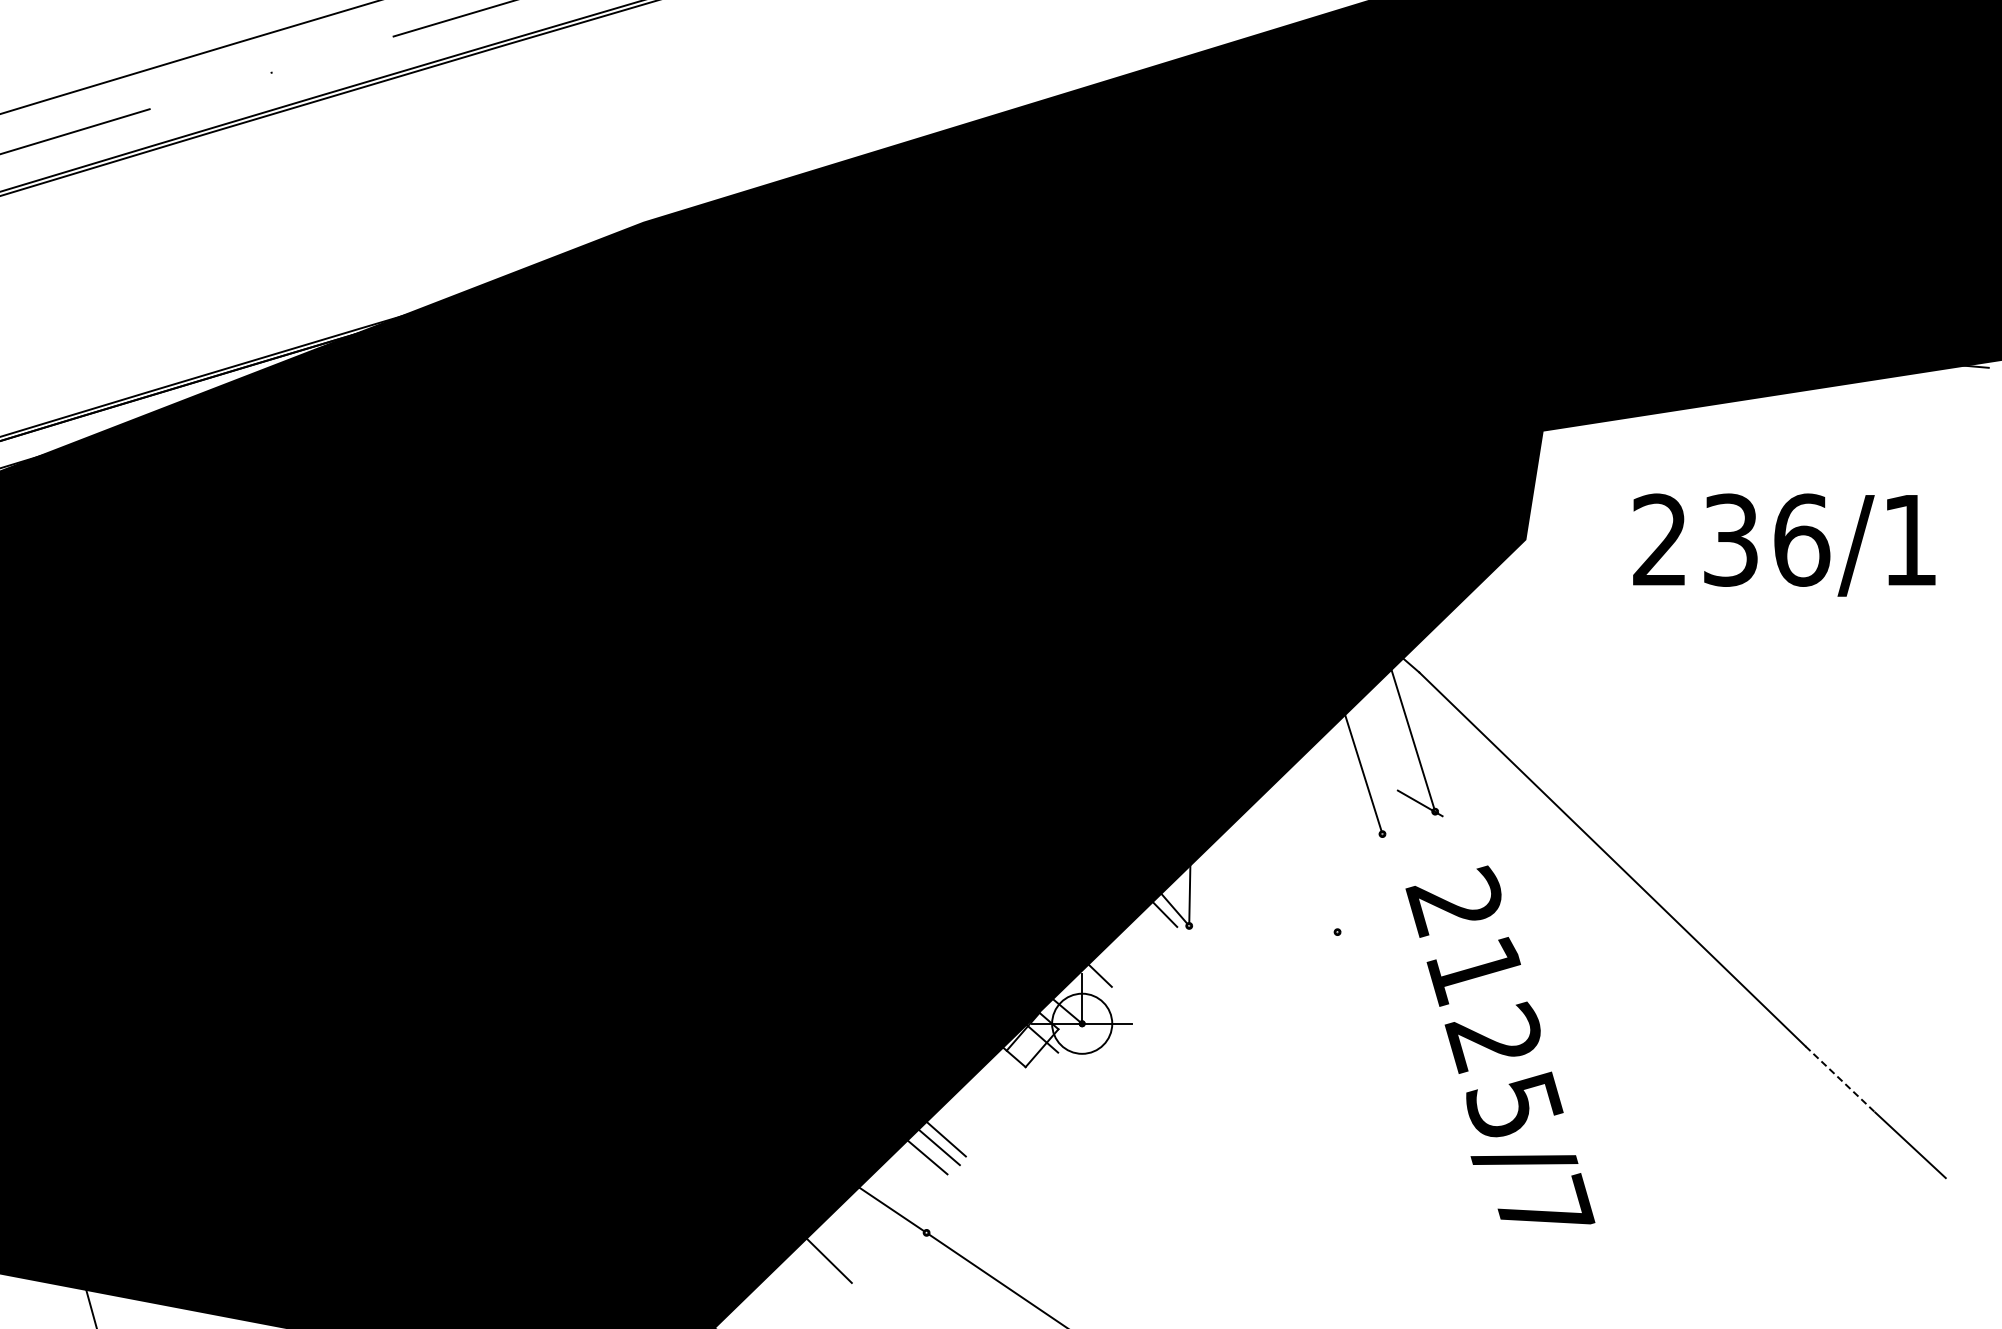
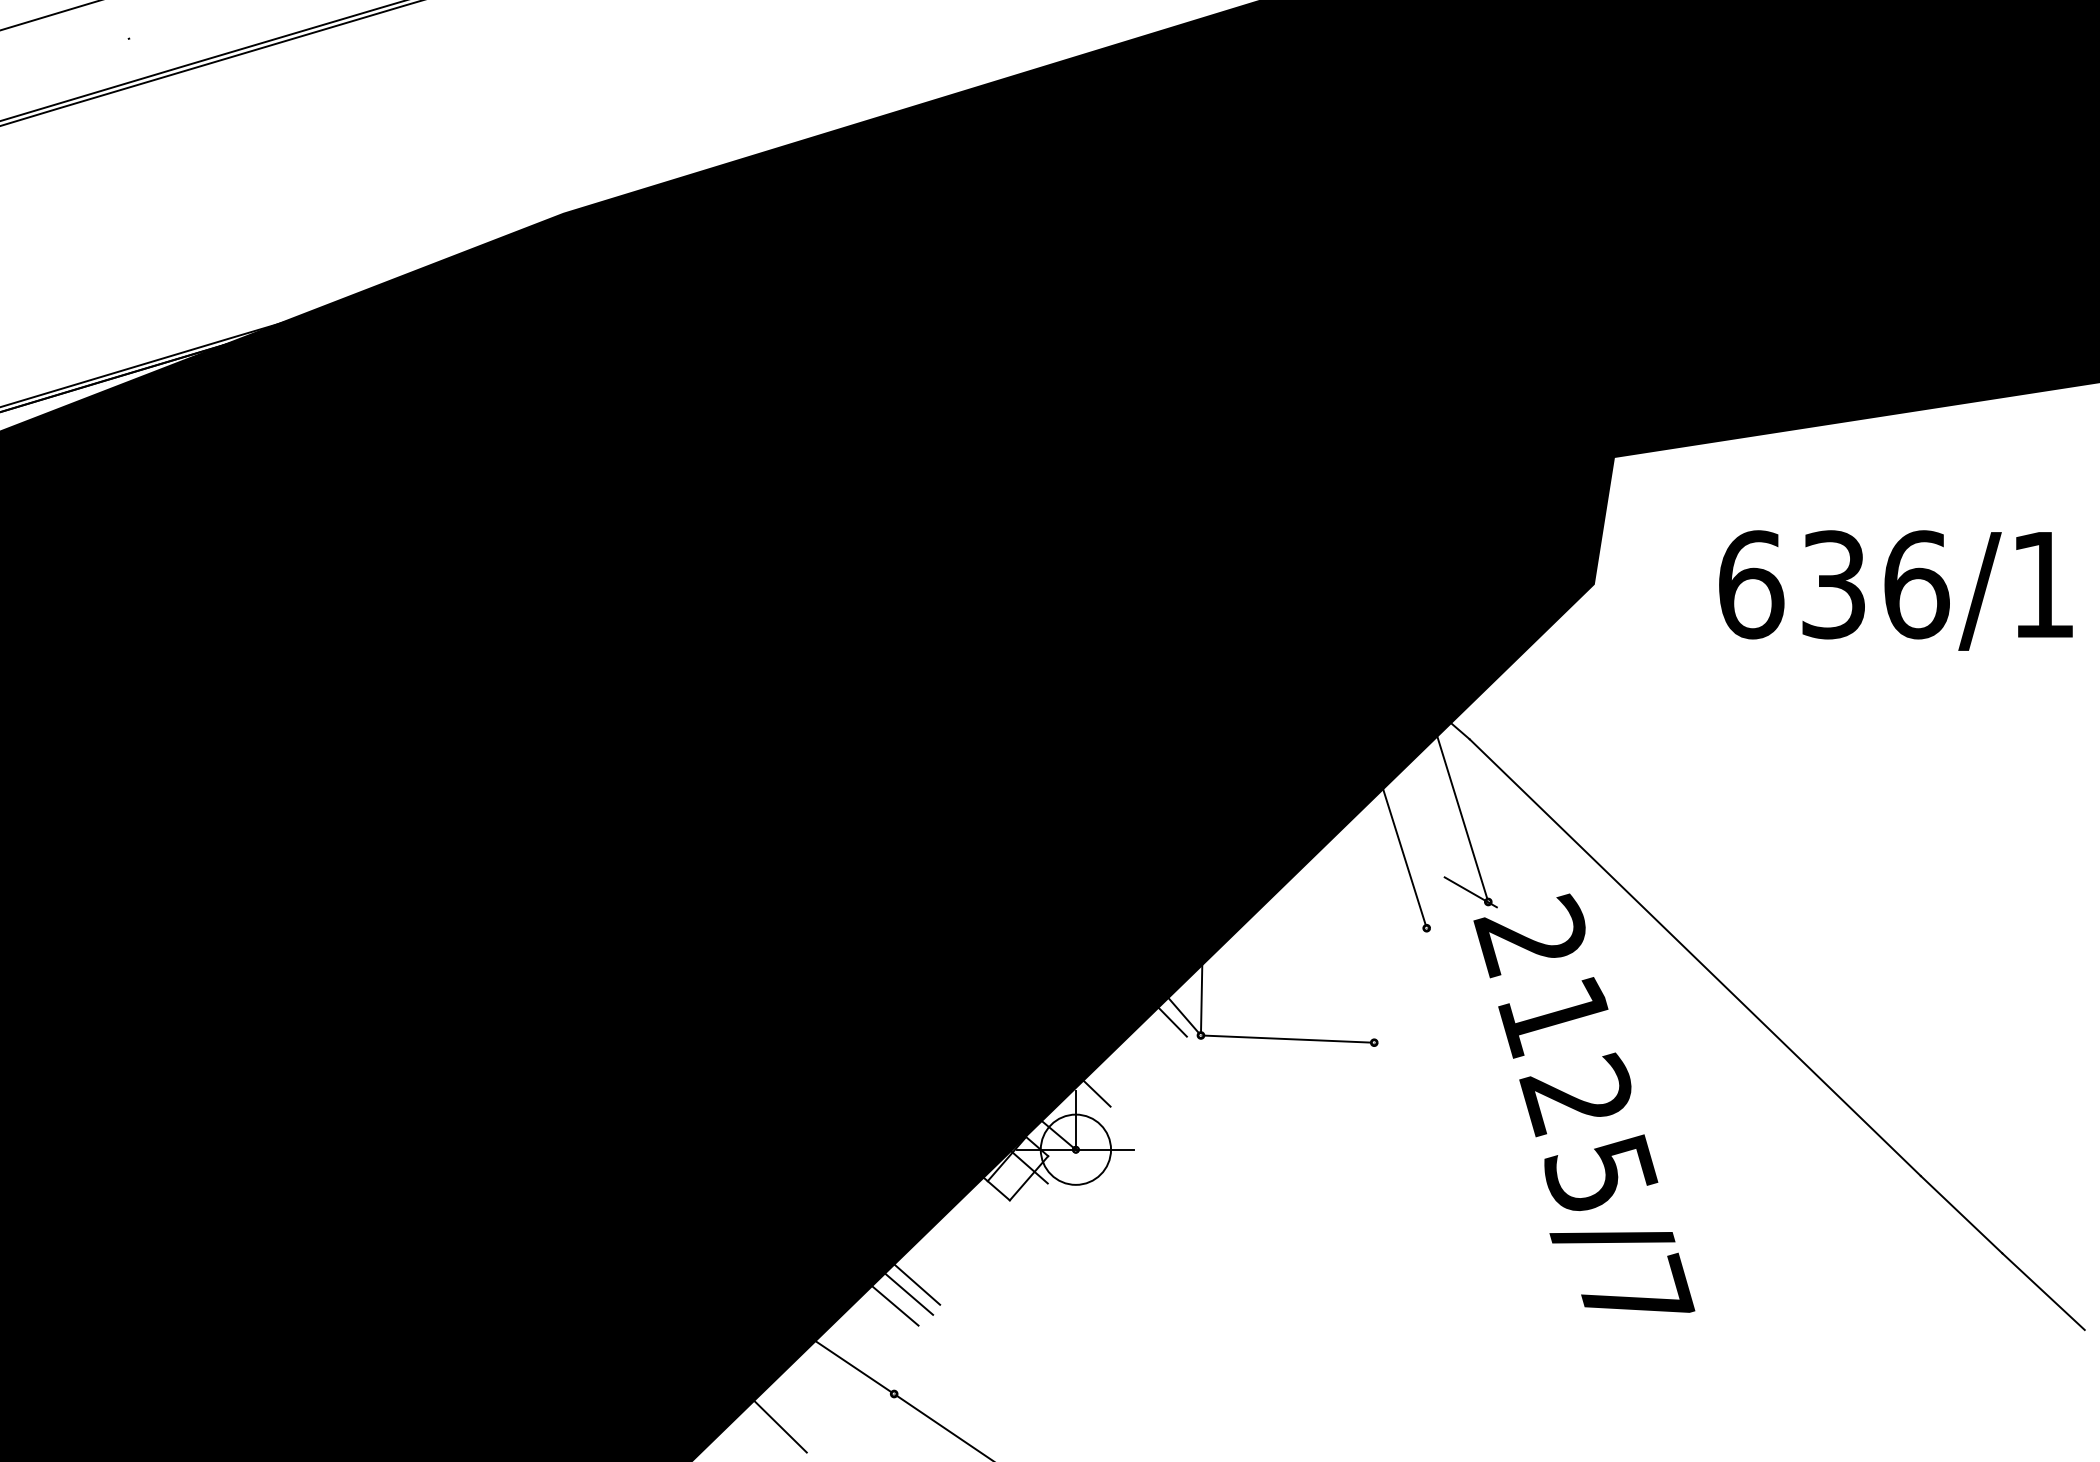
text: (1660, 539) -> (1751, 584), 236/1 -> 636/1
line: (1263, 929) -> (1287, 1039), added
text: (1500, 1044) -> (1584, 1102), moved
line: (1840, 1079) -> (1961, 1214), dashed -> solid

